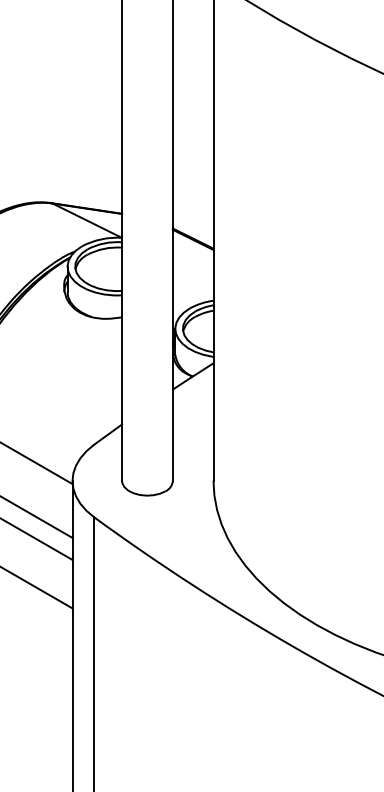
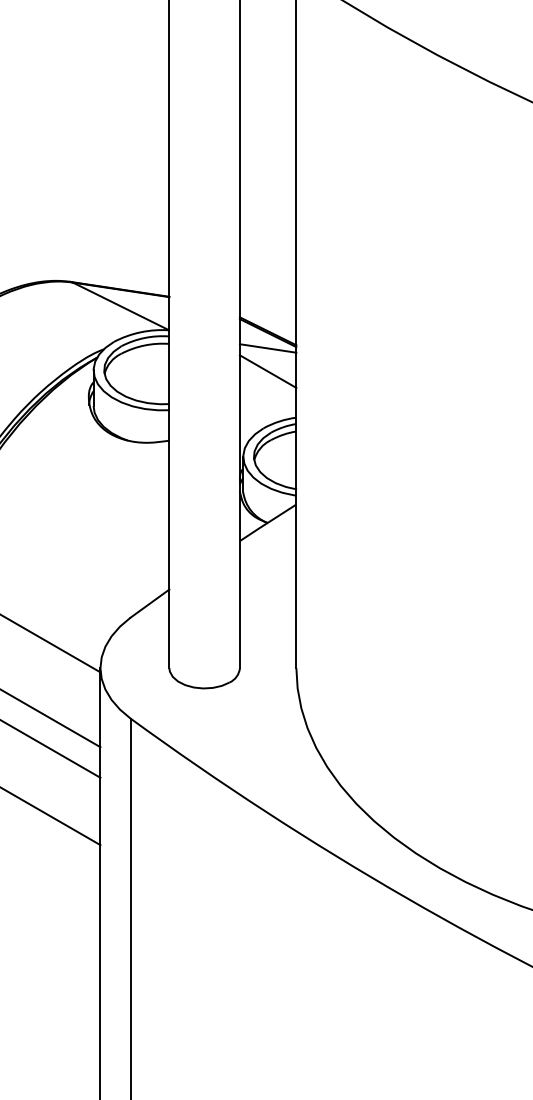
line: (192, 250) -> (267, 348), added
line: (192, 267) -> (267, 371), added

